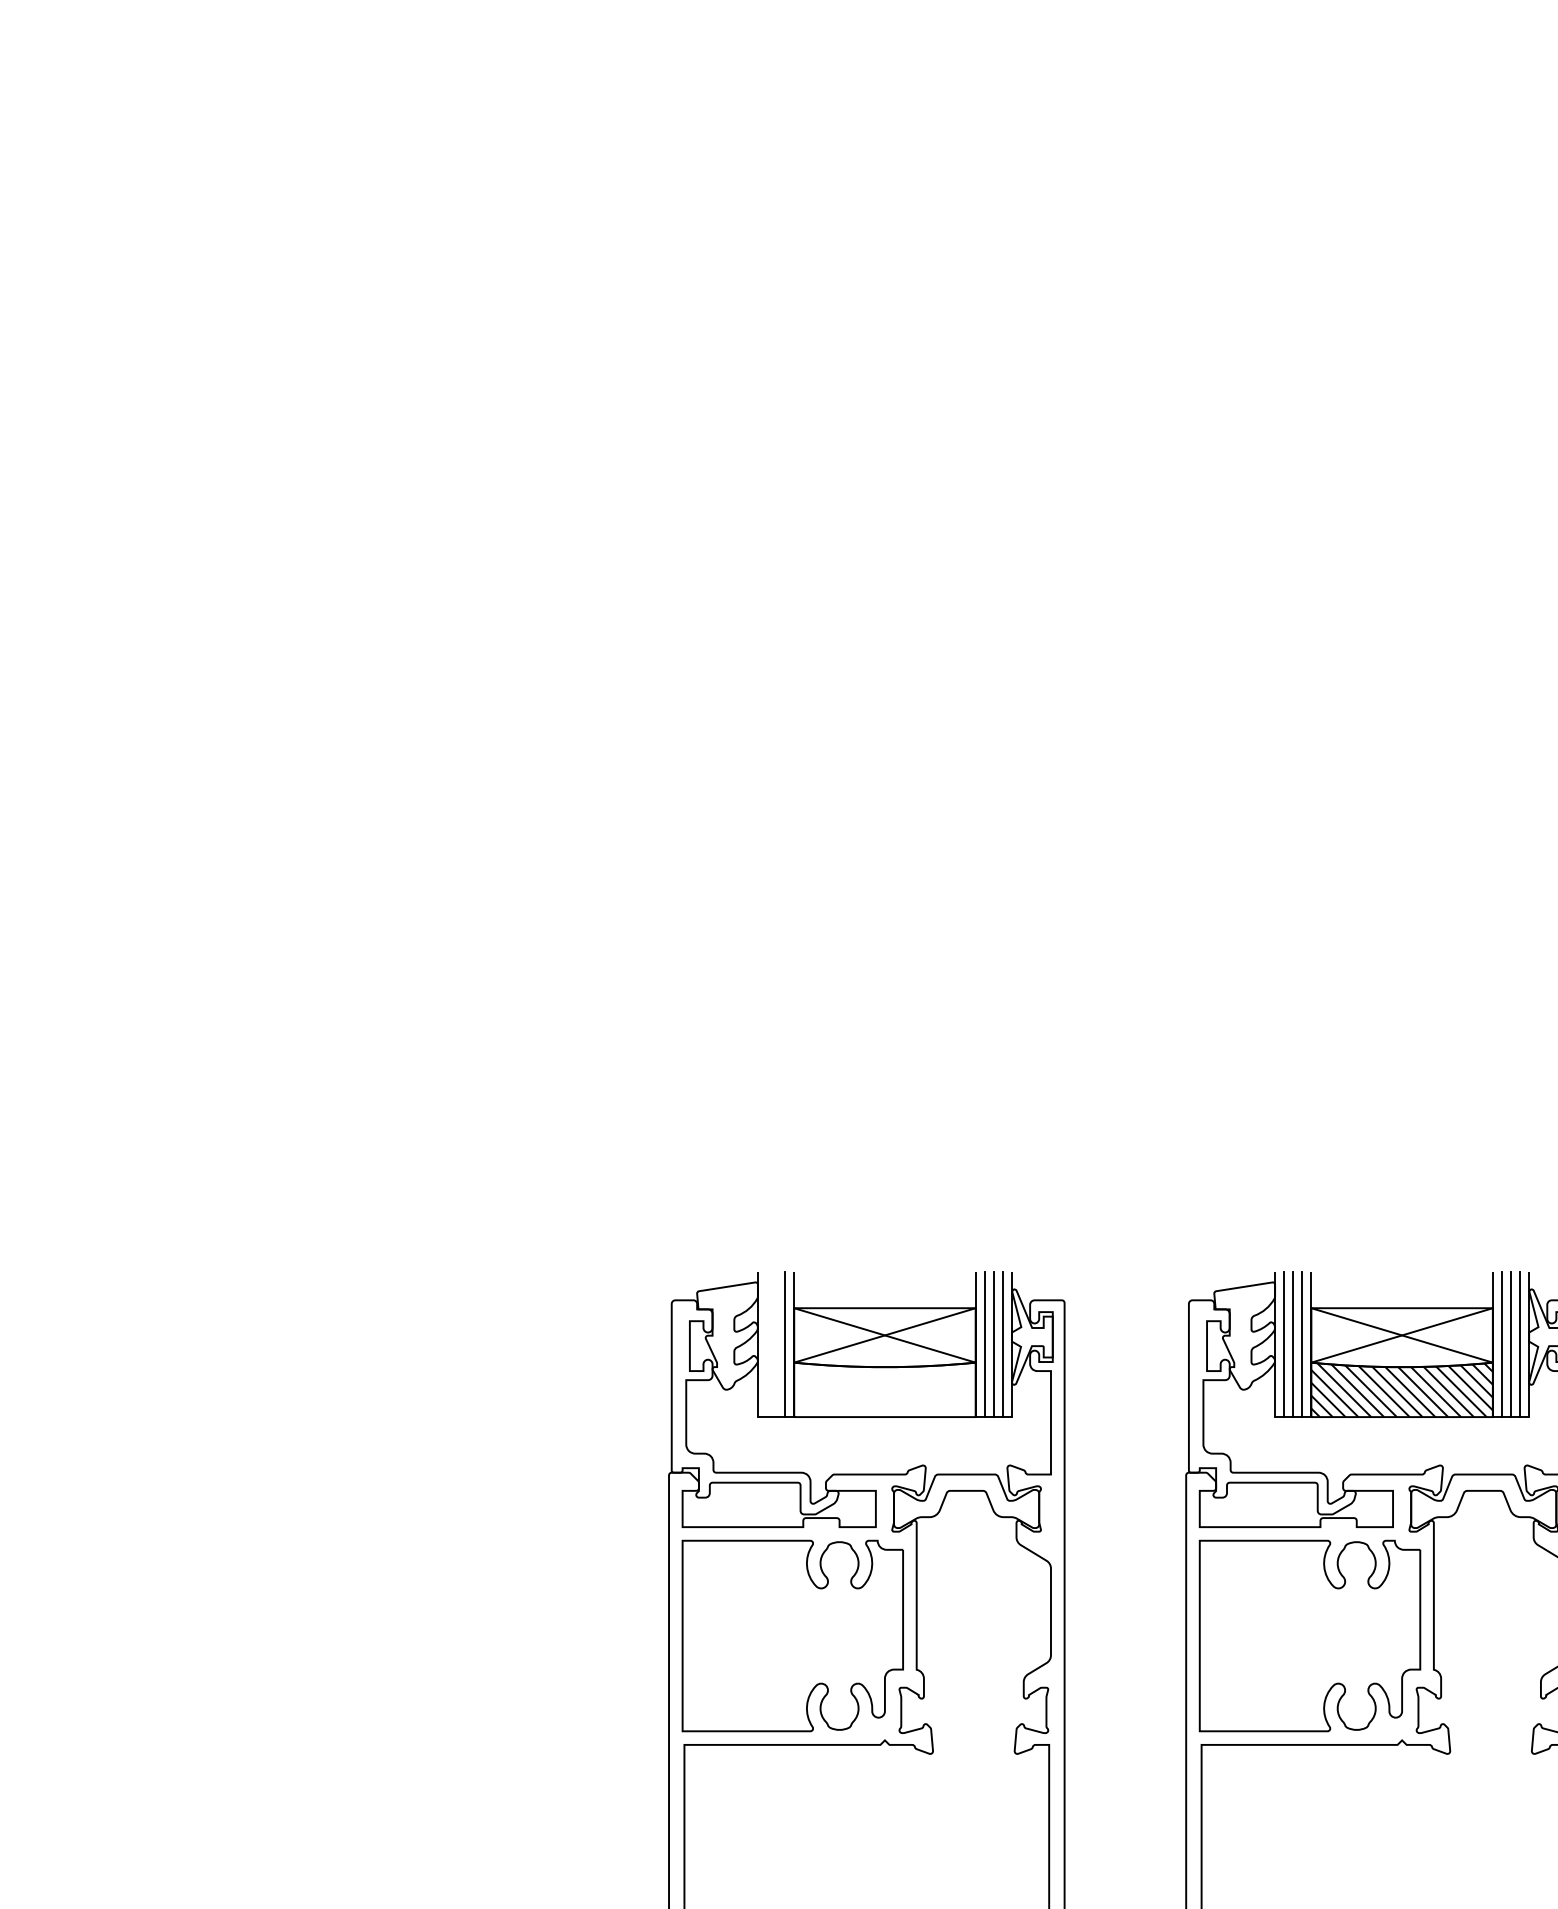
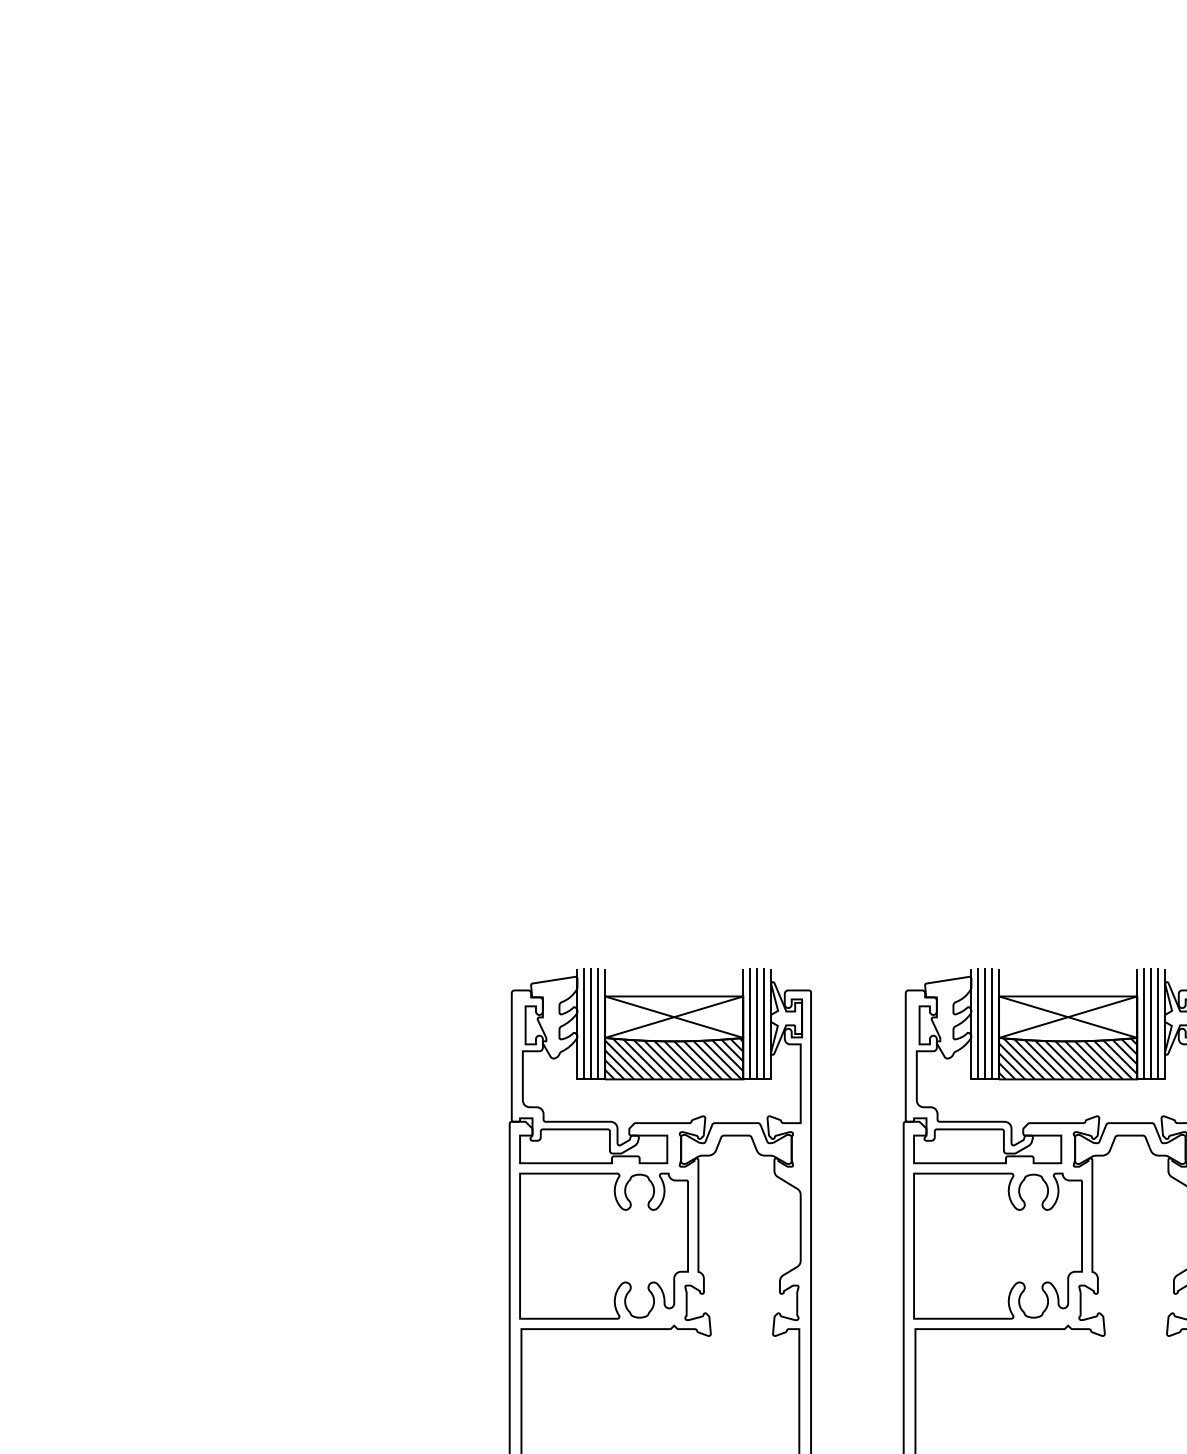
line: (767, 1344) -> (584, 1024), added
line: (776, 1344) -> (591, 1024), added
hatch: (884, 1389) -> (673, 1058), added

